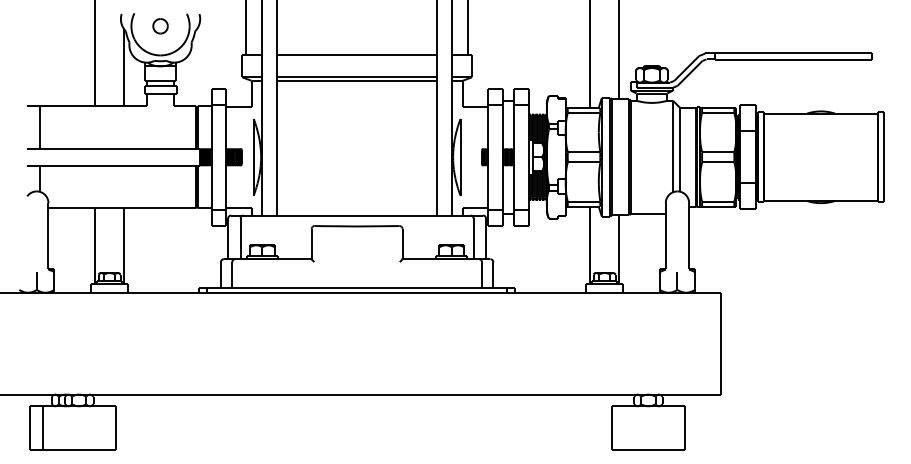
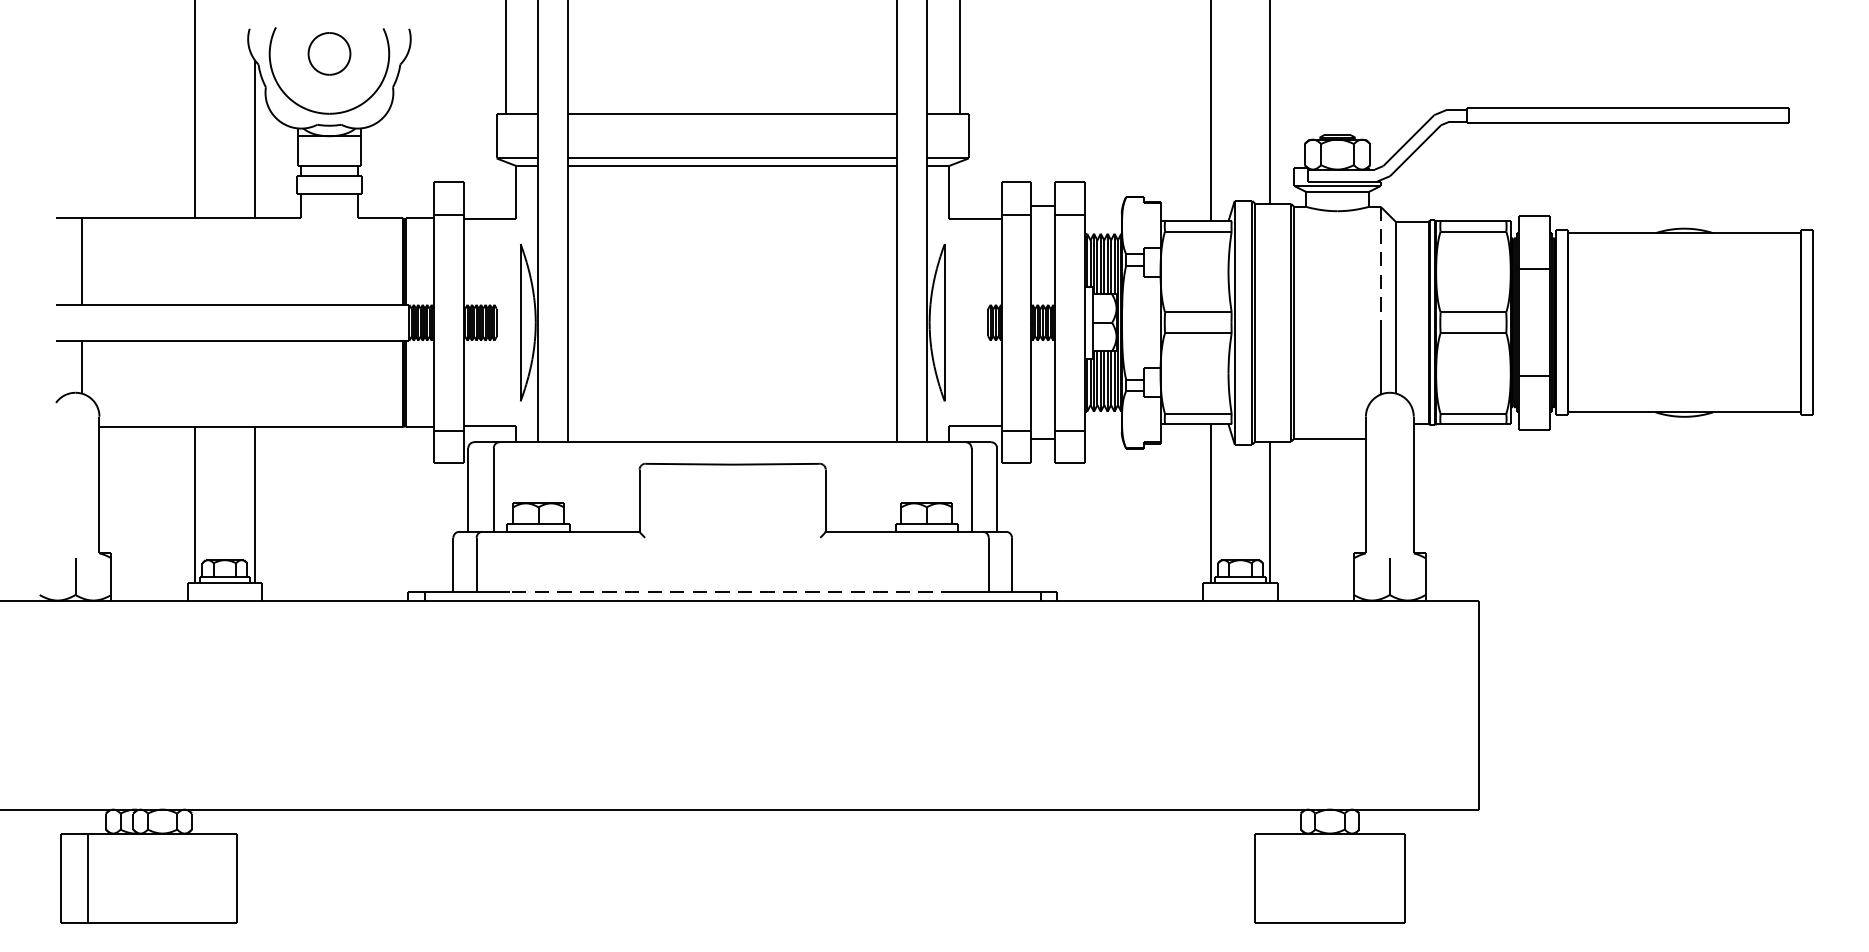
part: (160, 26) -> (329, 54), size x1.4
line: (673, 129) -> (1381, 265), solid -> dashed
line: (356, 288) -> (731, 591), solid -> dashed

